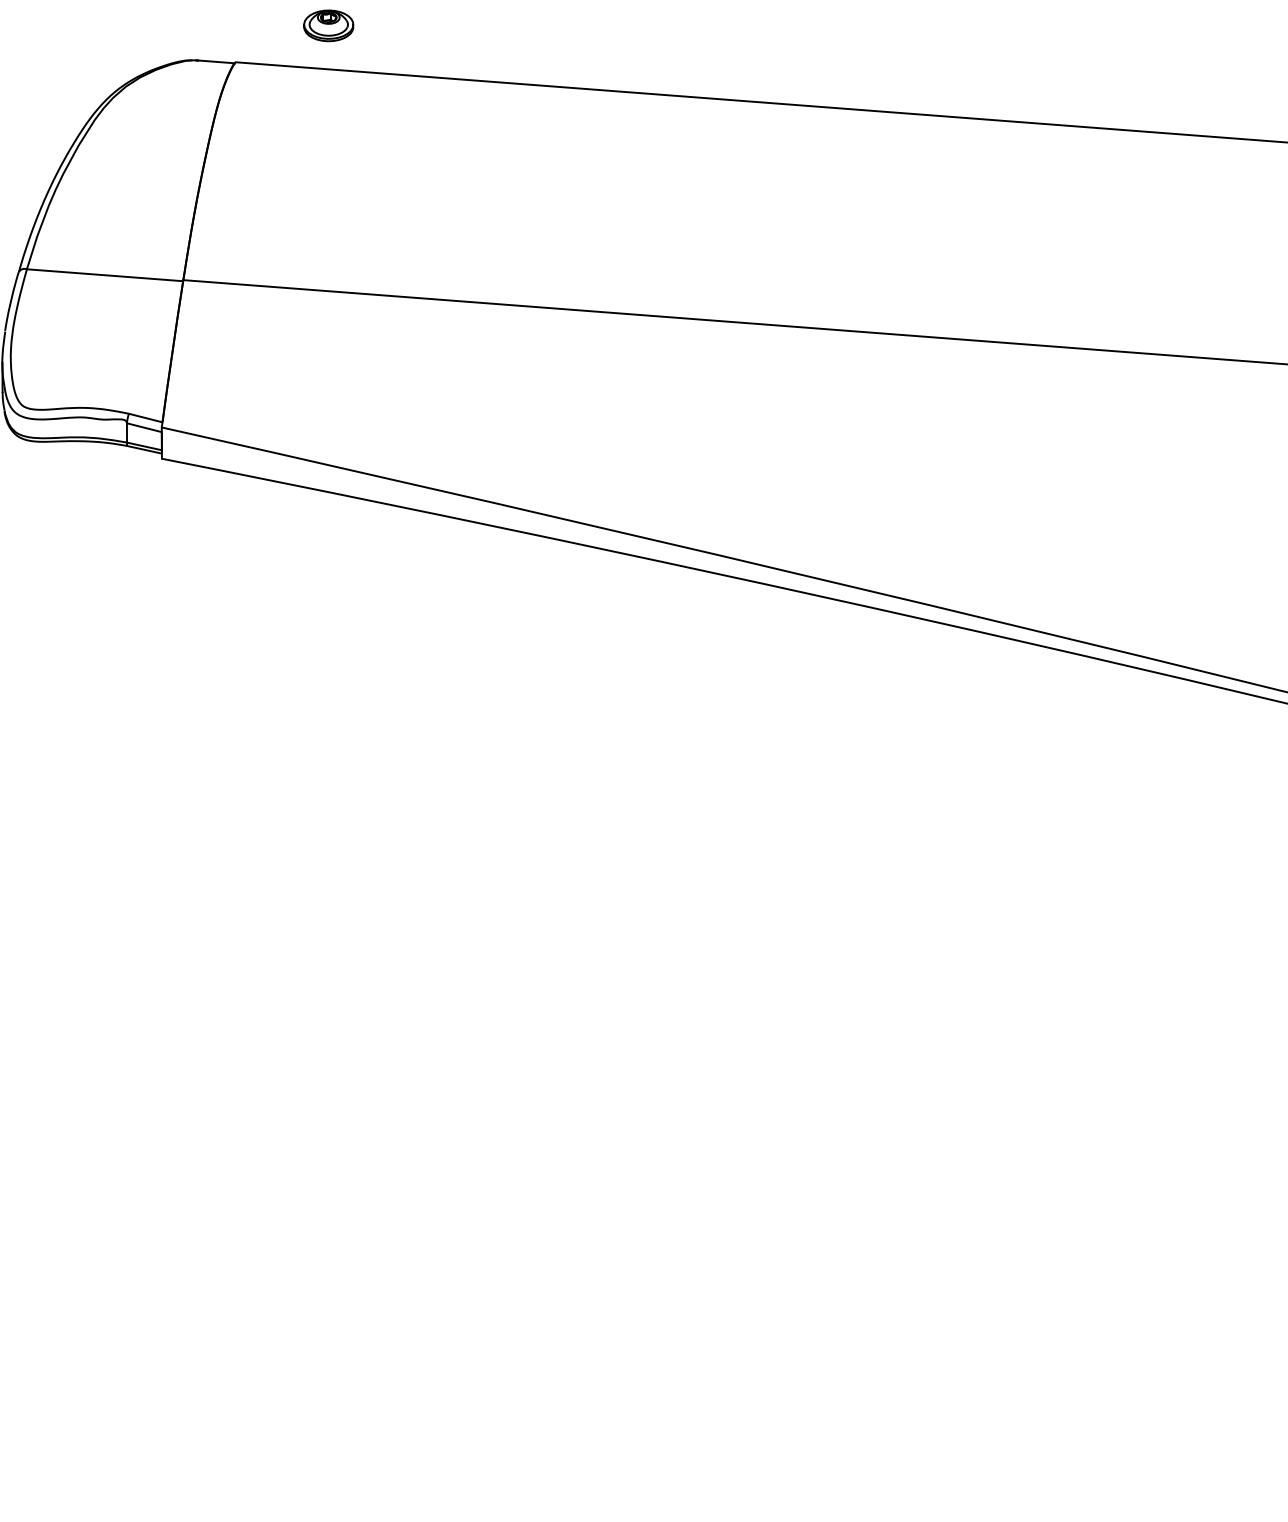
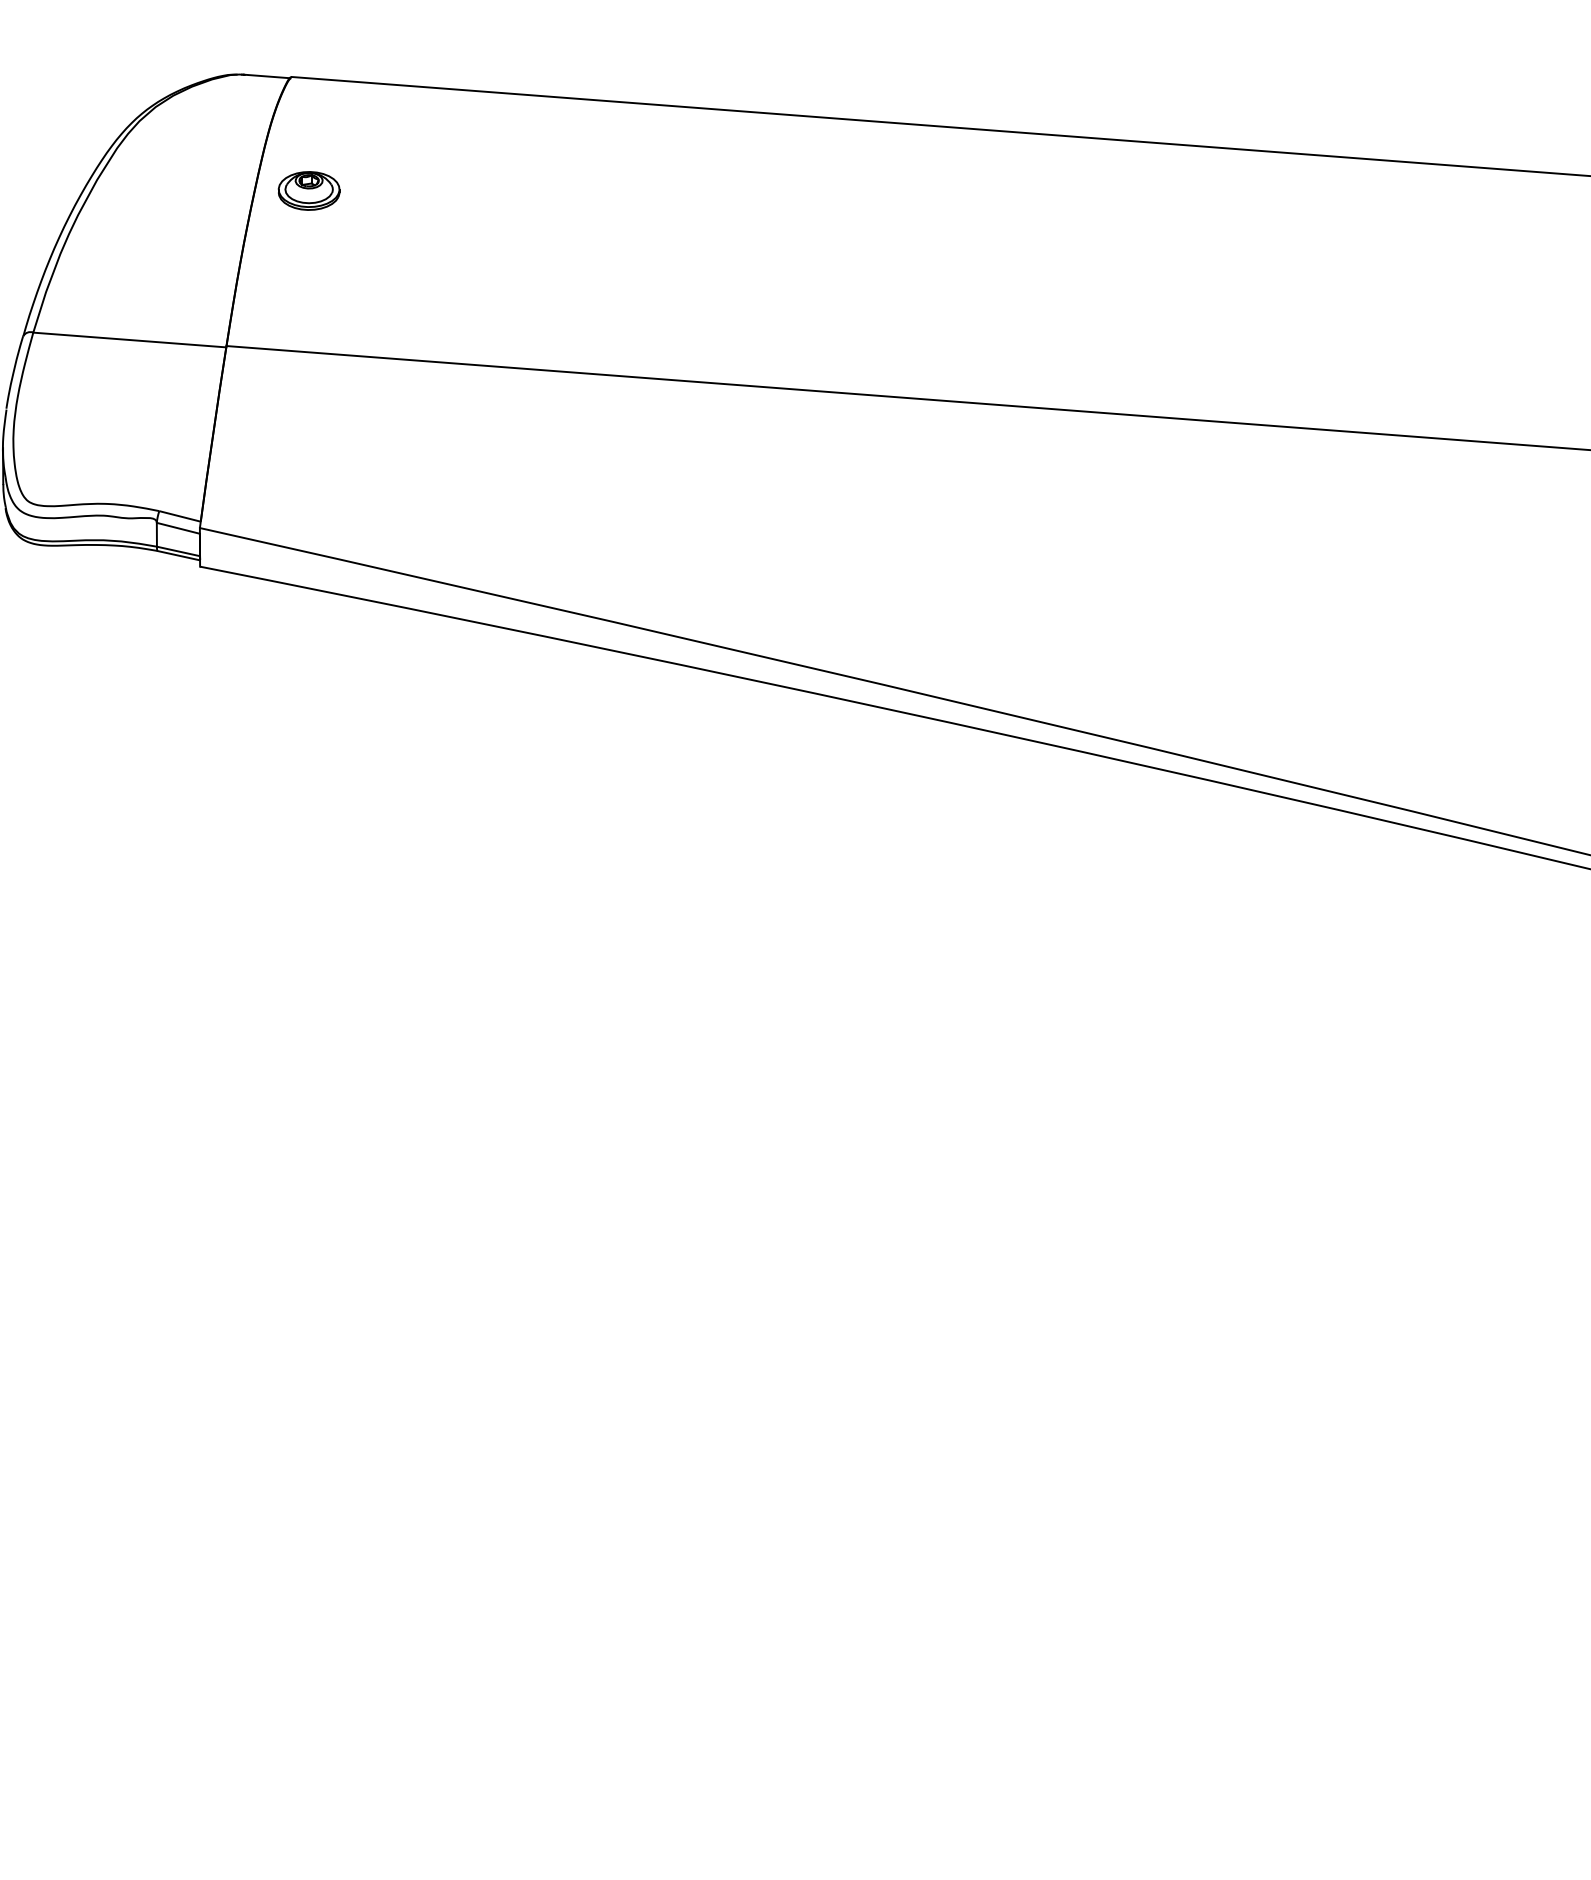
part: (328, 25) -> (308, 190), moved

